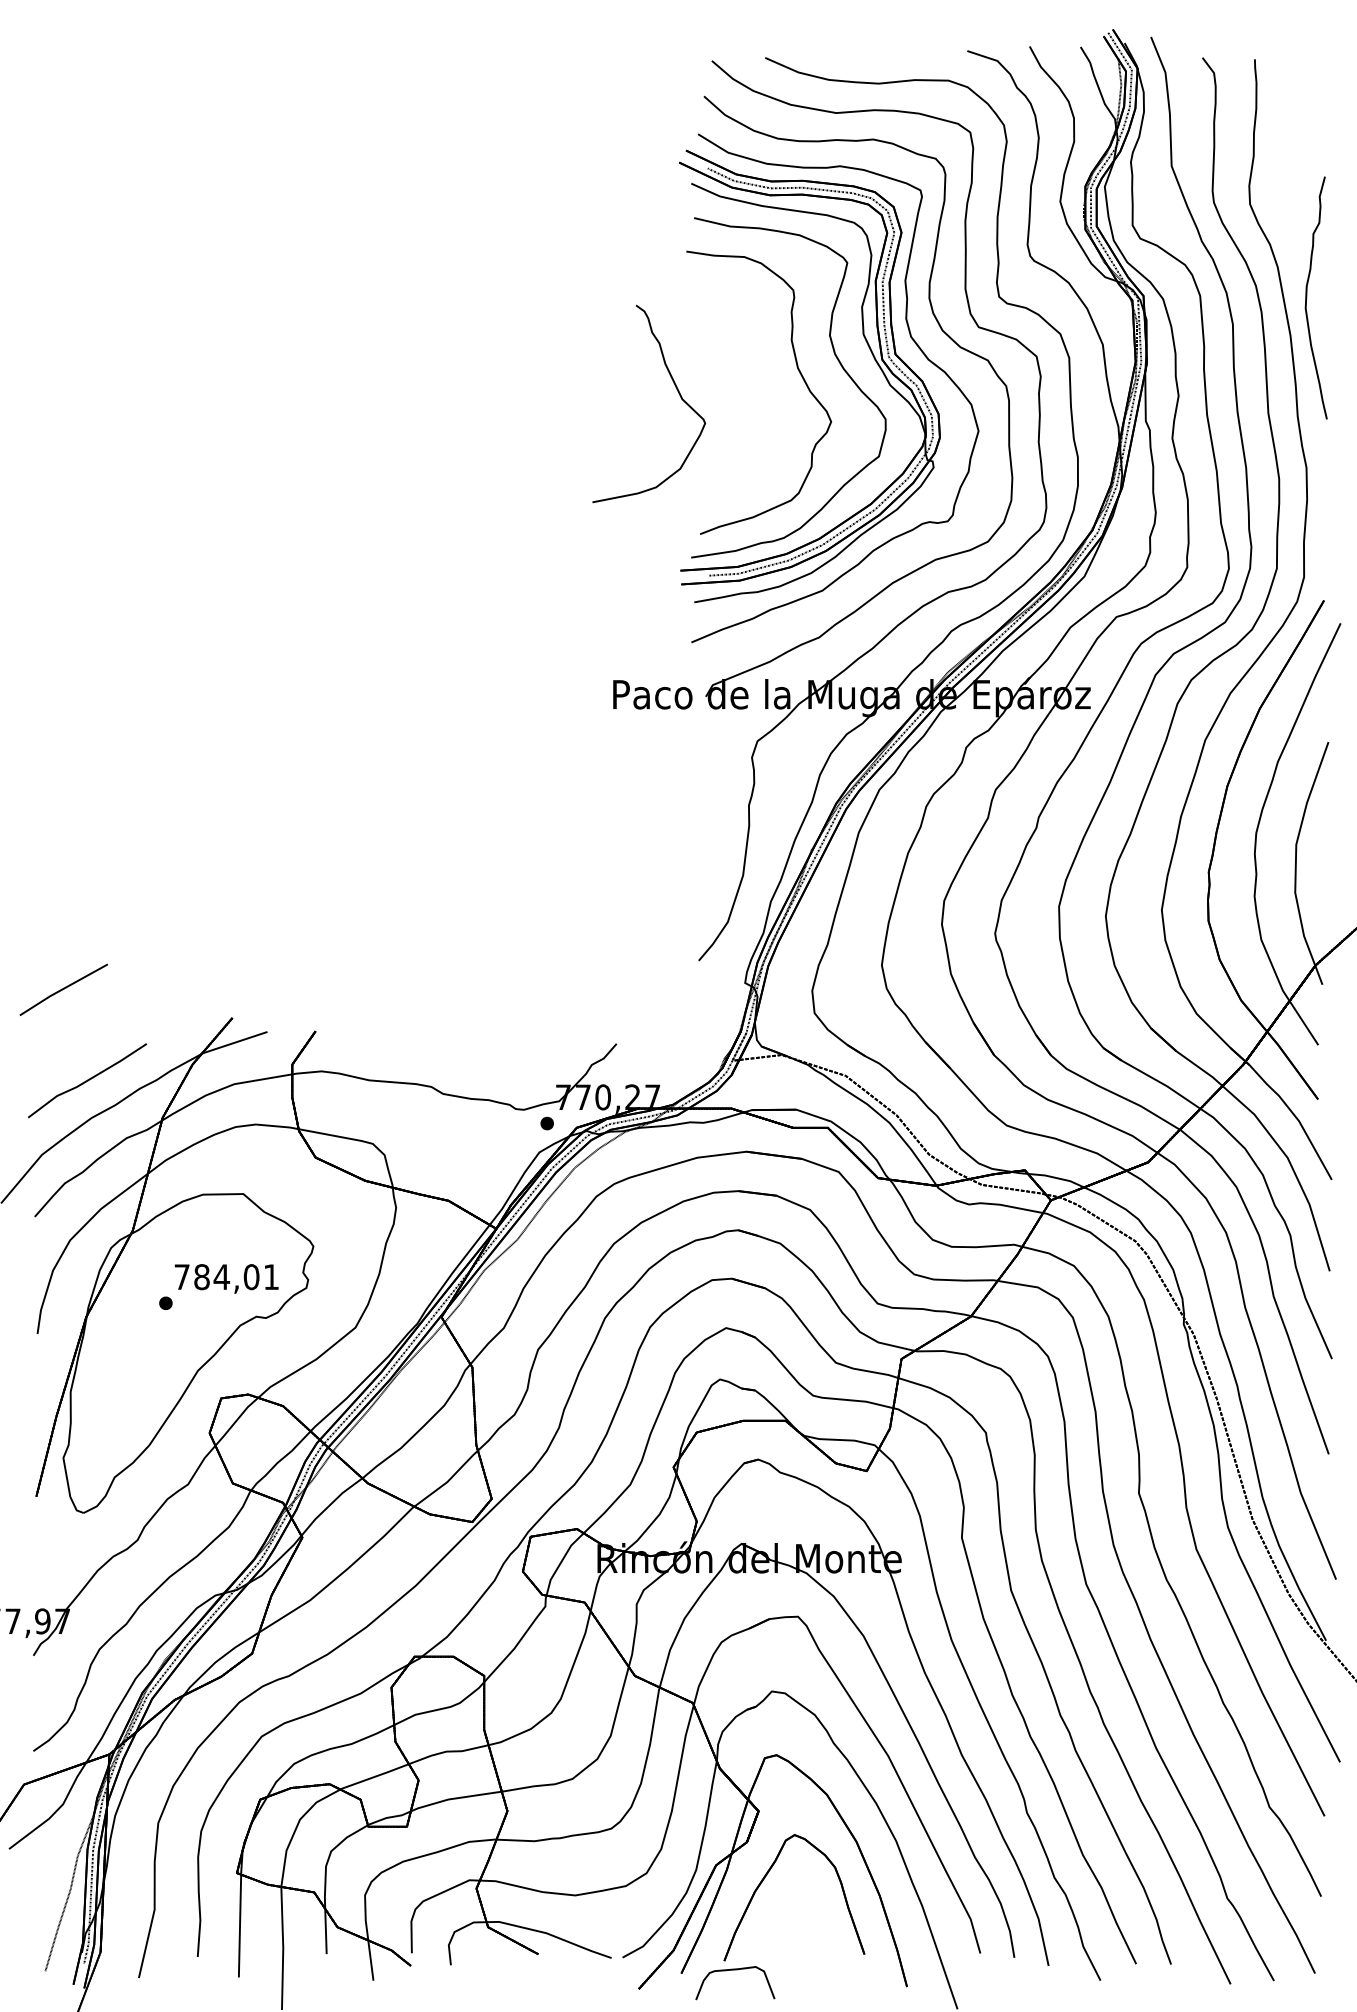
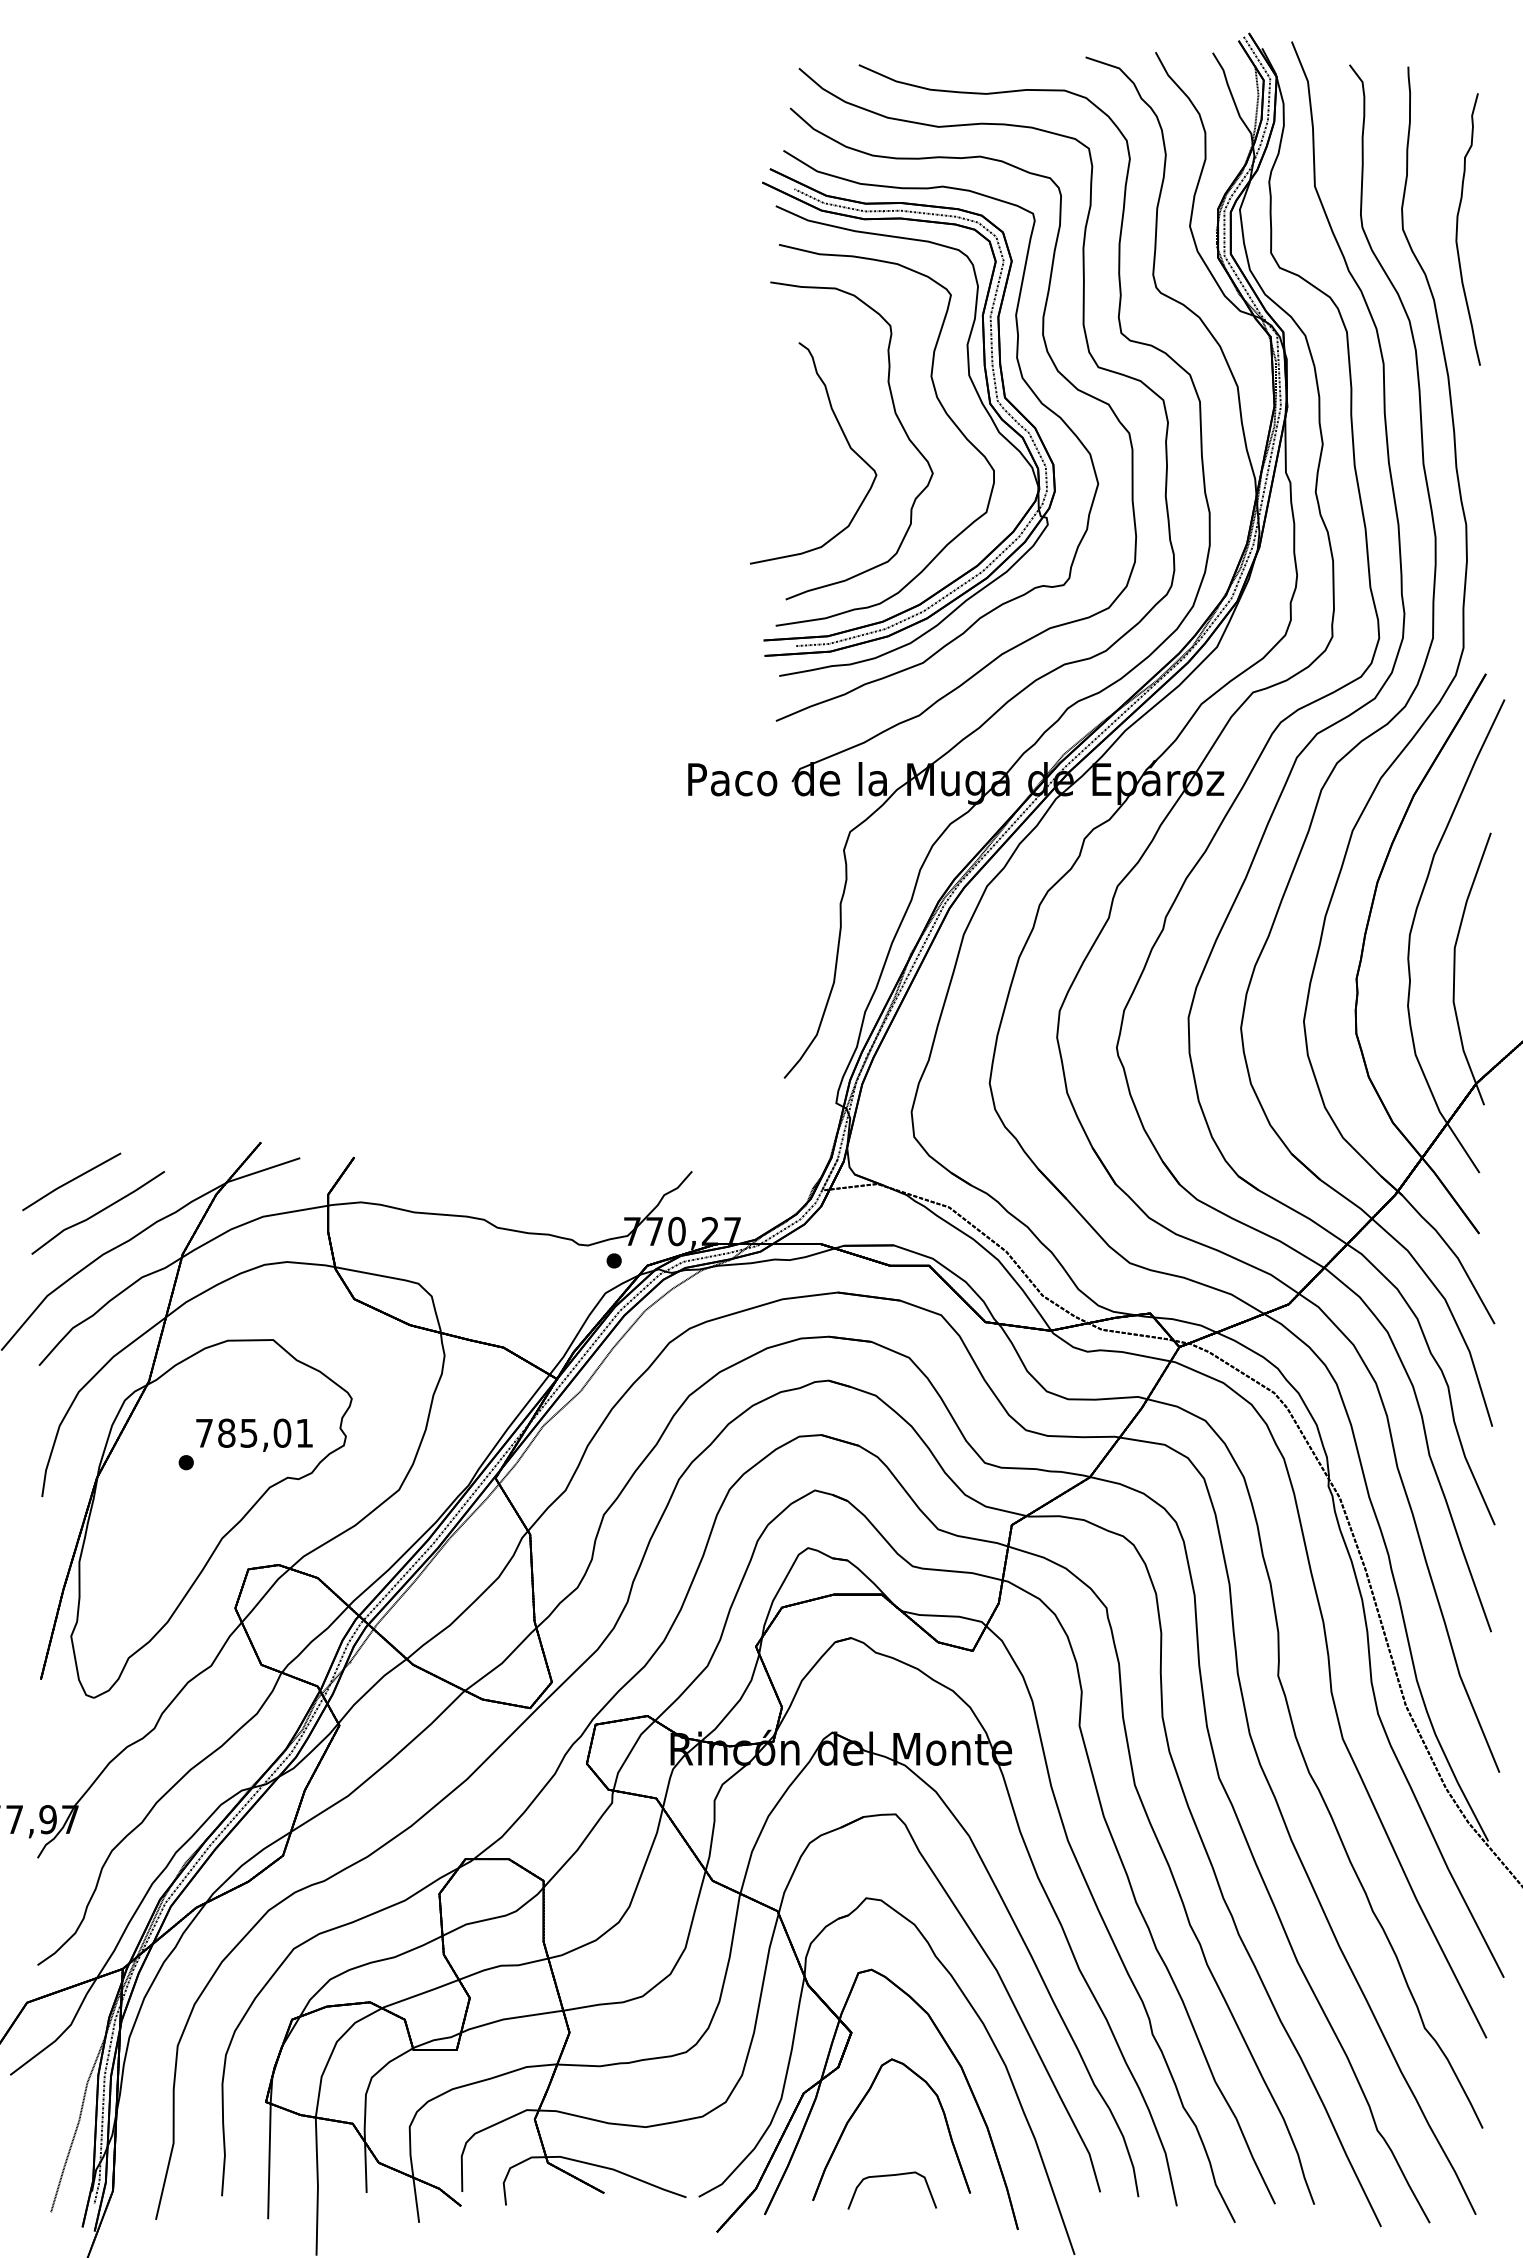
curve: (1306, 298) -> (1457, 229), moved
curve: (676, 389) -> (844, 437), moved
line: (63, 989) -> (71, 1181), moved
text: (221, 1277) -> (248, 1433), 784,01 -> 785,01
part: (734, 1970) -> (891, 2176), moved

